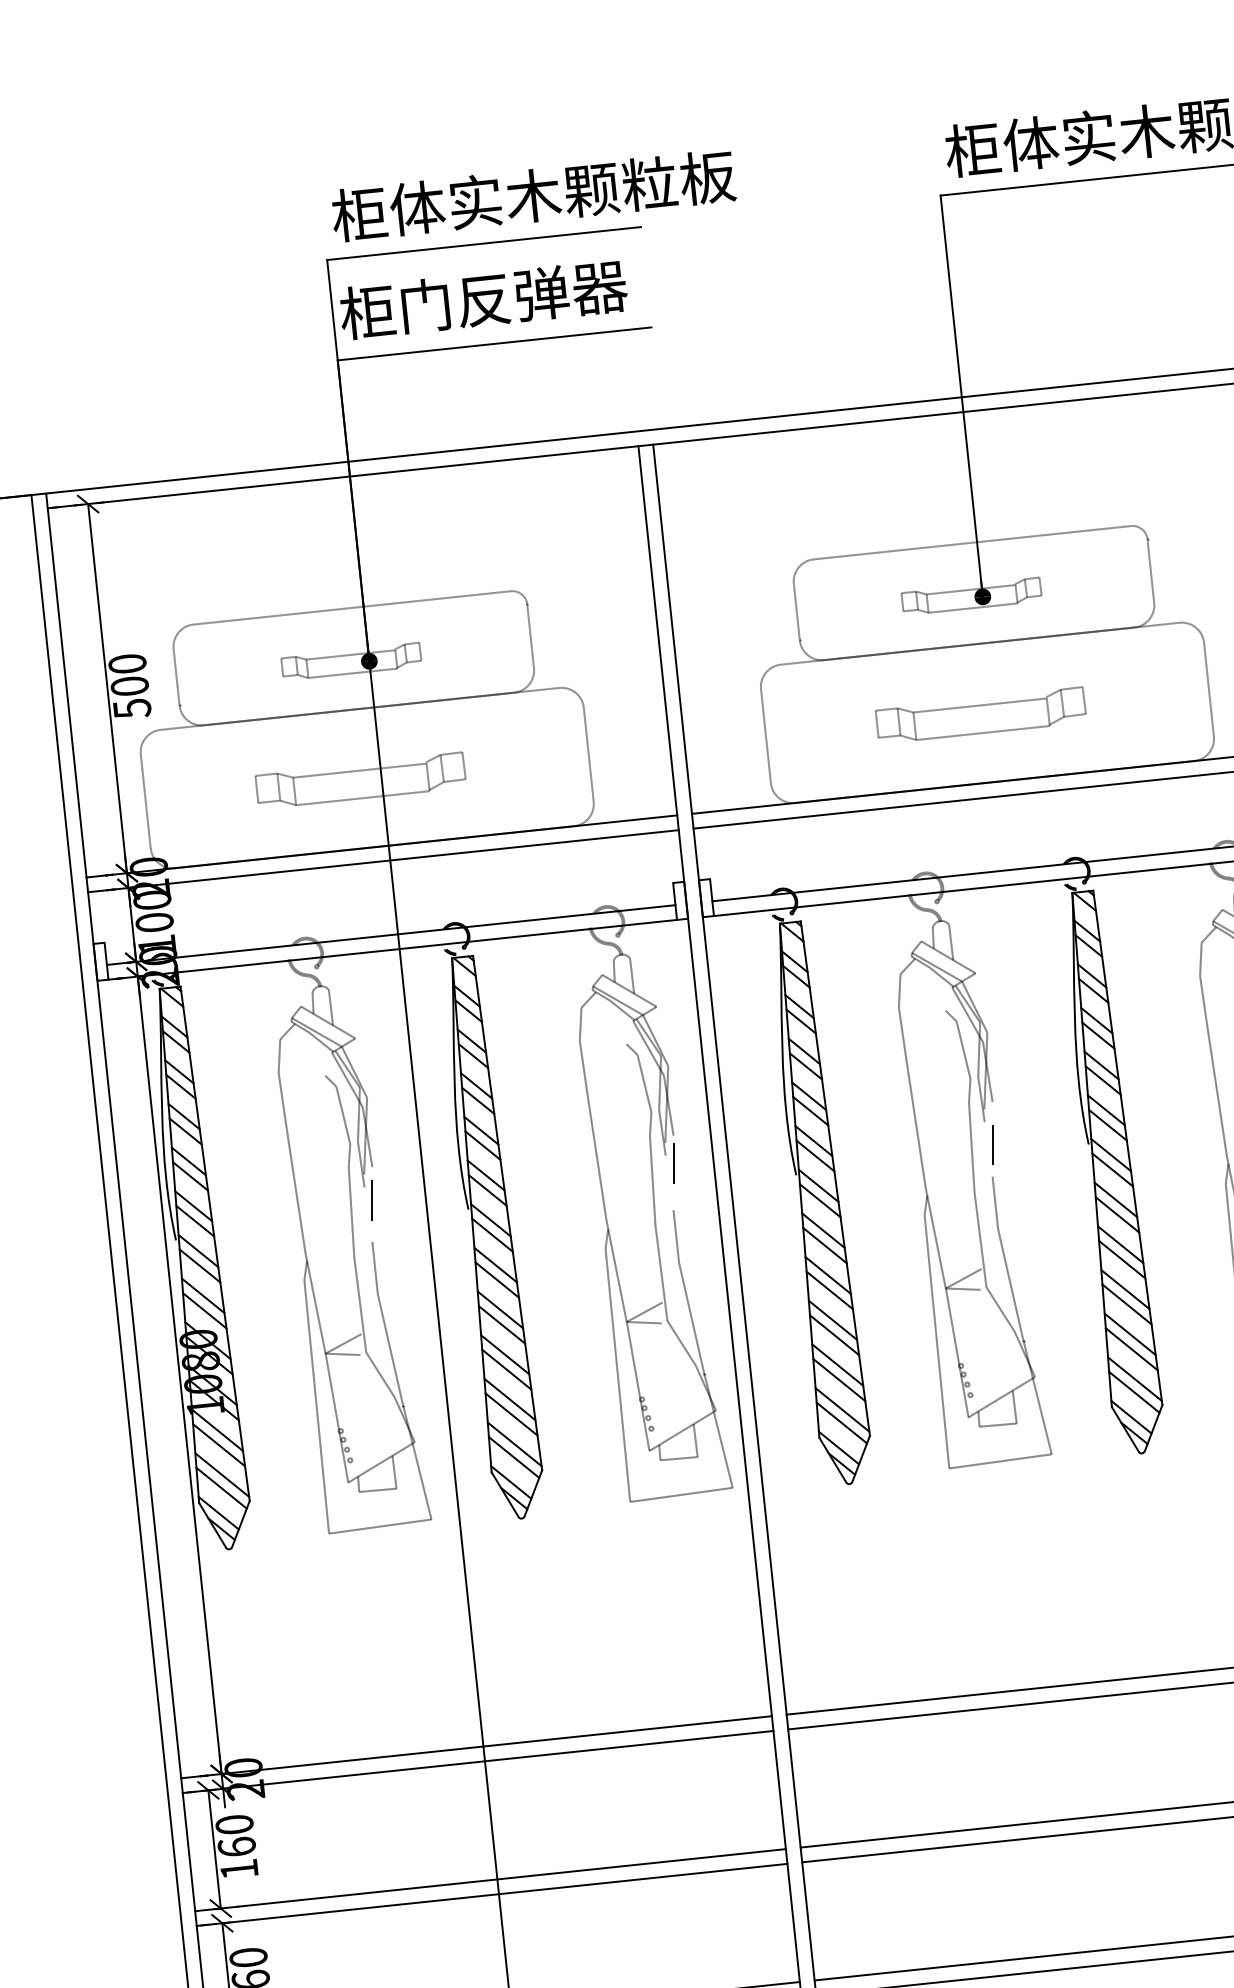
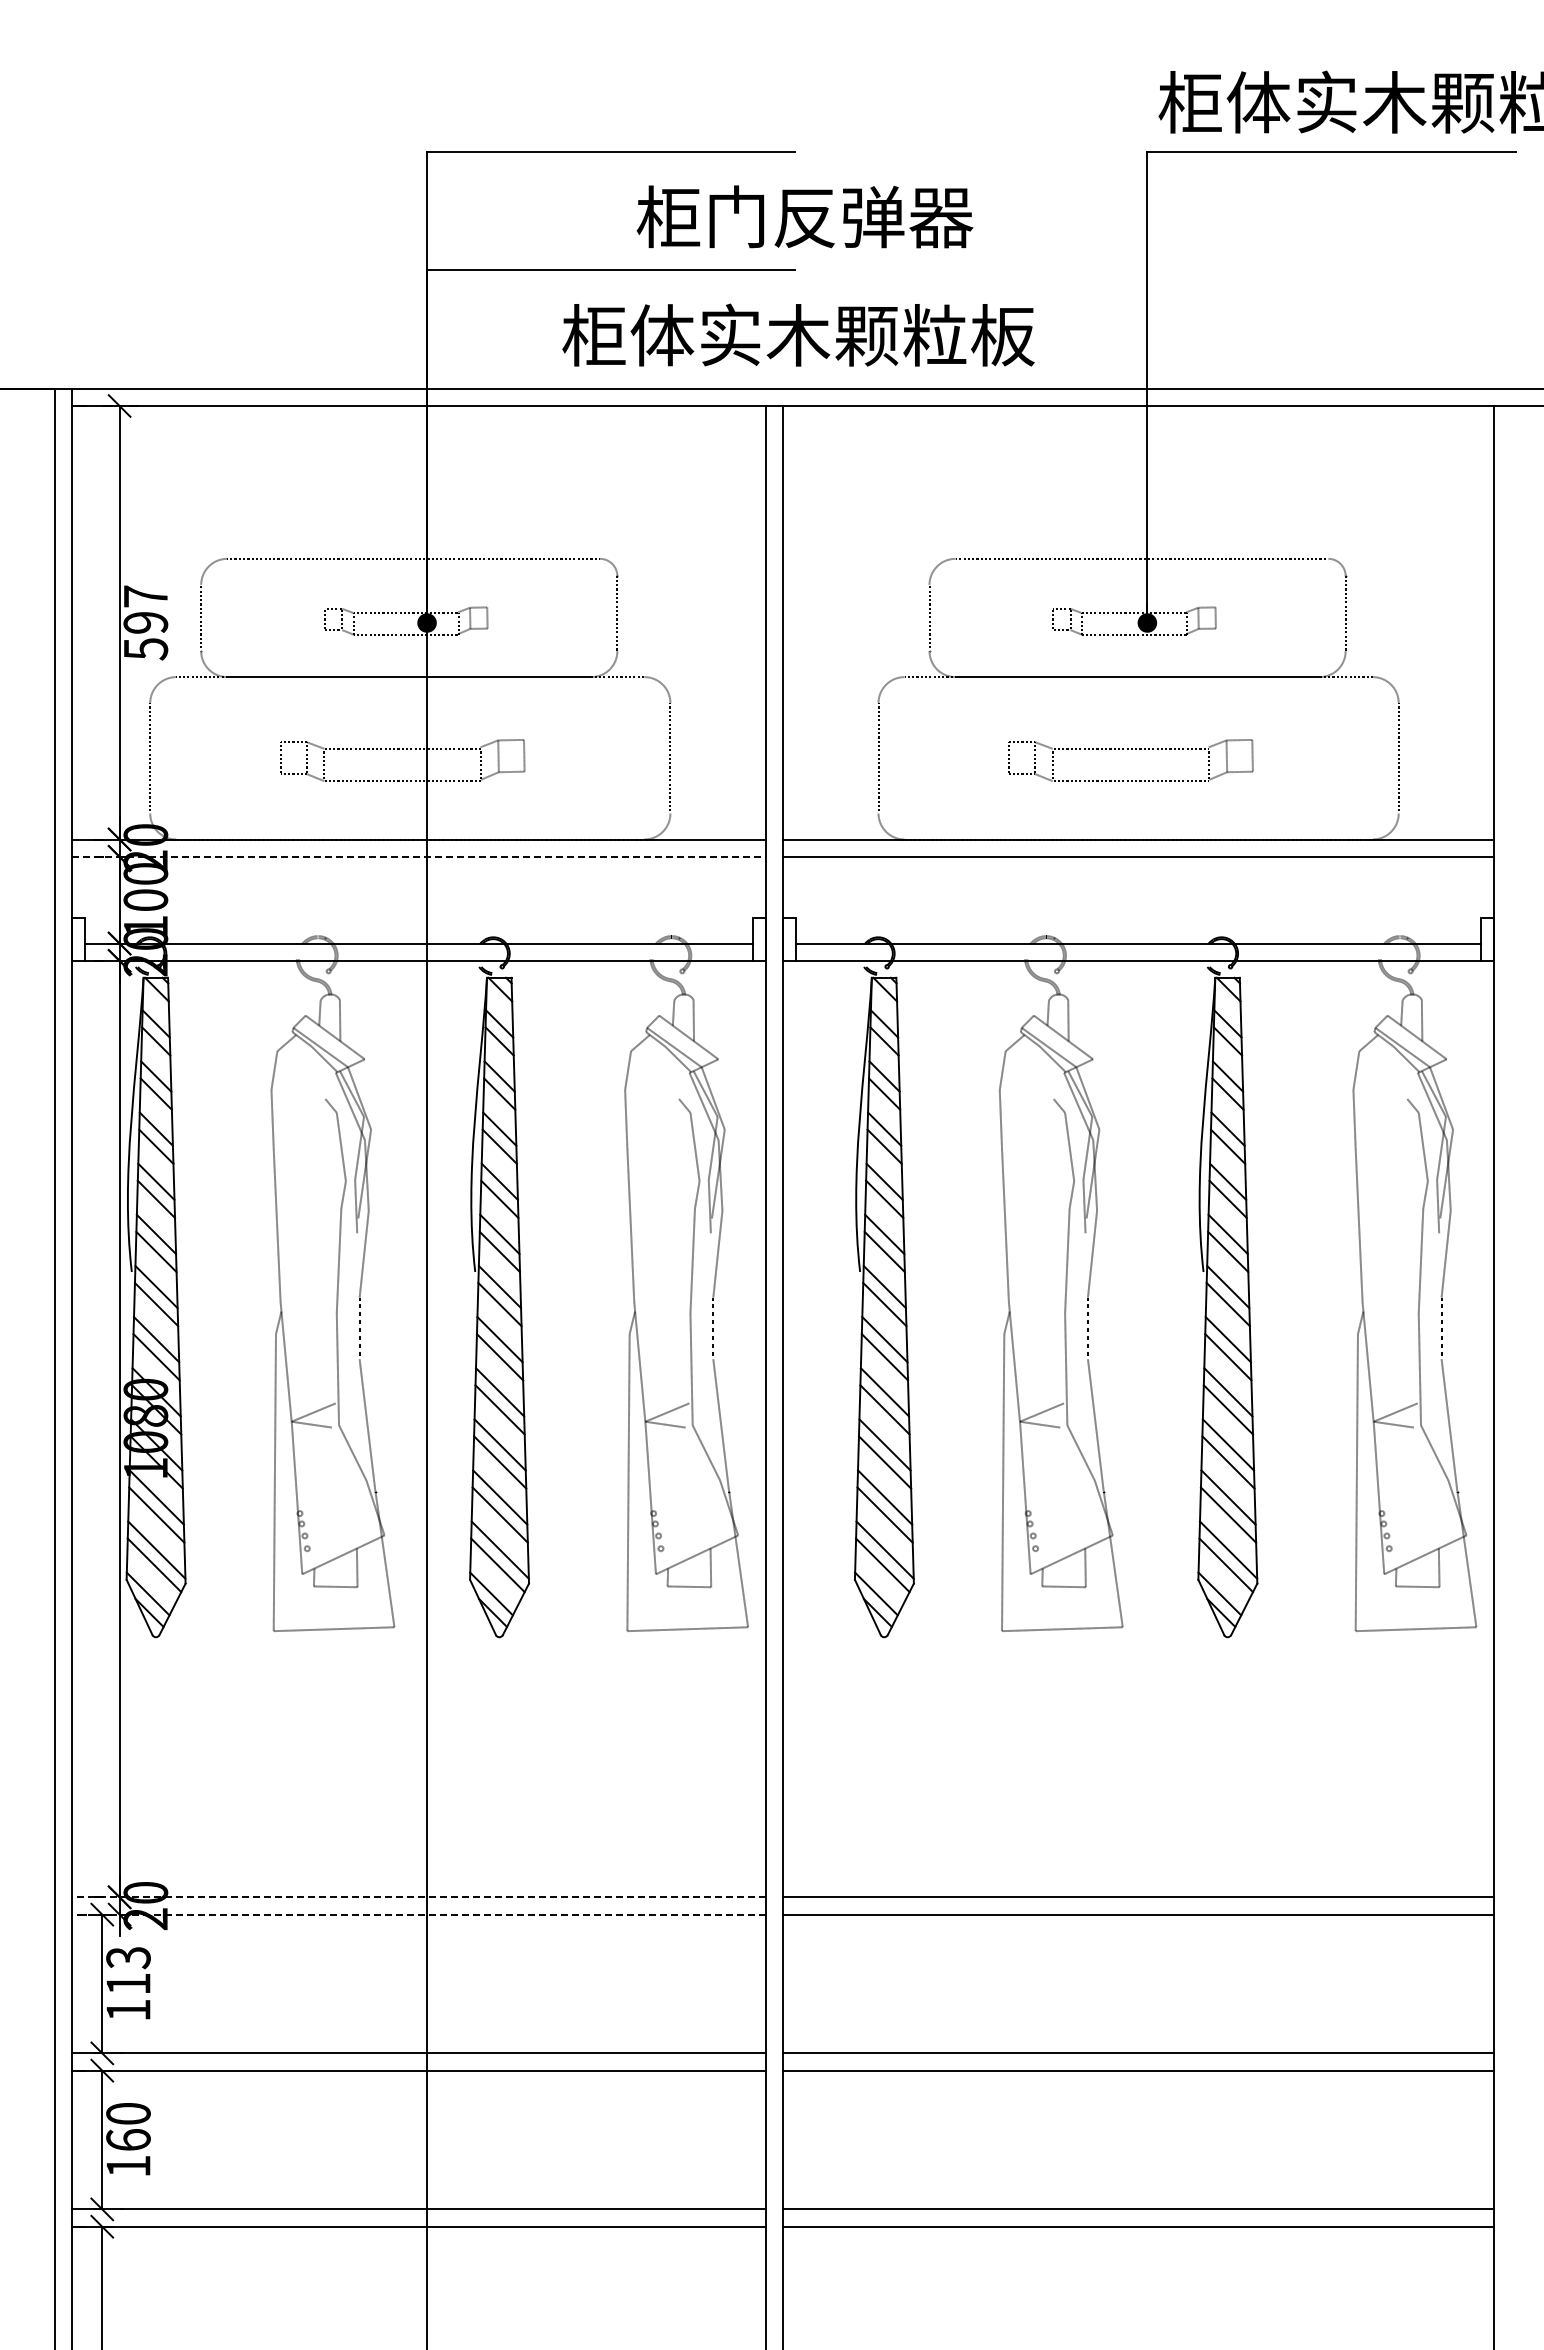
text: (533, 195) -> (798, 334), moved
text: (483, 299) -> (804, 216), moved
text: (128, 675) -> (145, 609), 500 -> 597
line: (383, 860) -> (419, 856), solid -> dashed
line: (477, 1747) -> (419, 1897), solid -> dashed
line: (478, 1761) -> (419, 1914), solid -> dashed
text: (235, 1835) -> (128, 1970), 160 -> 113

